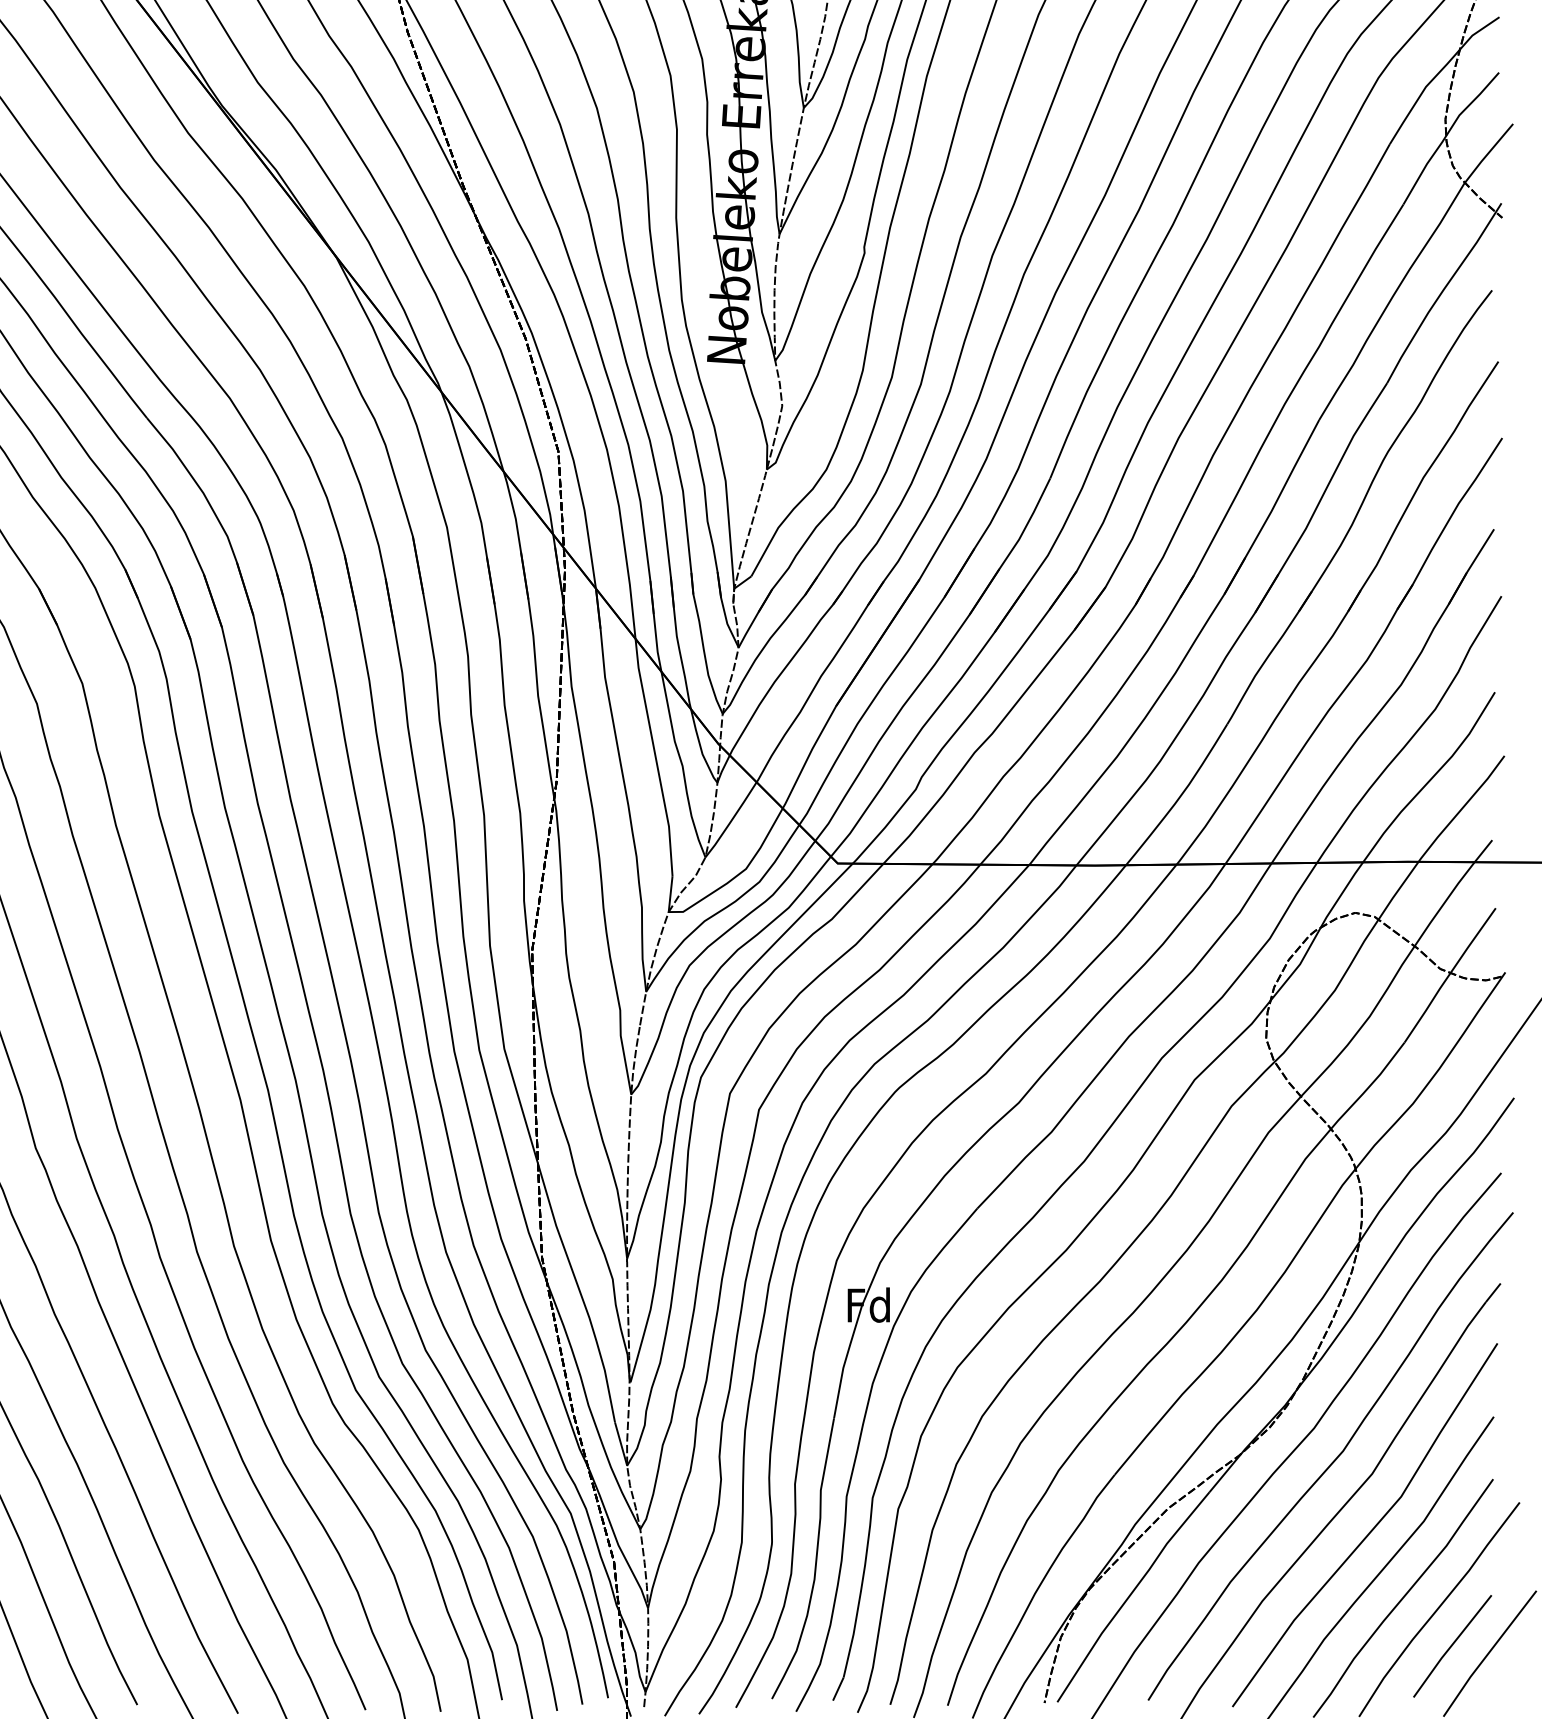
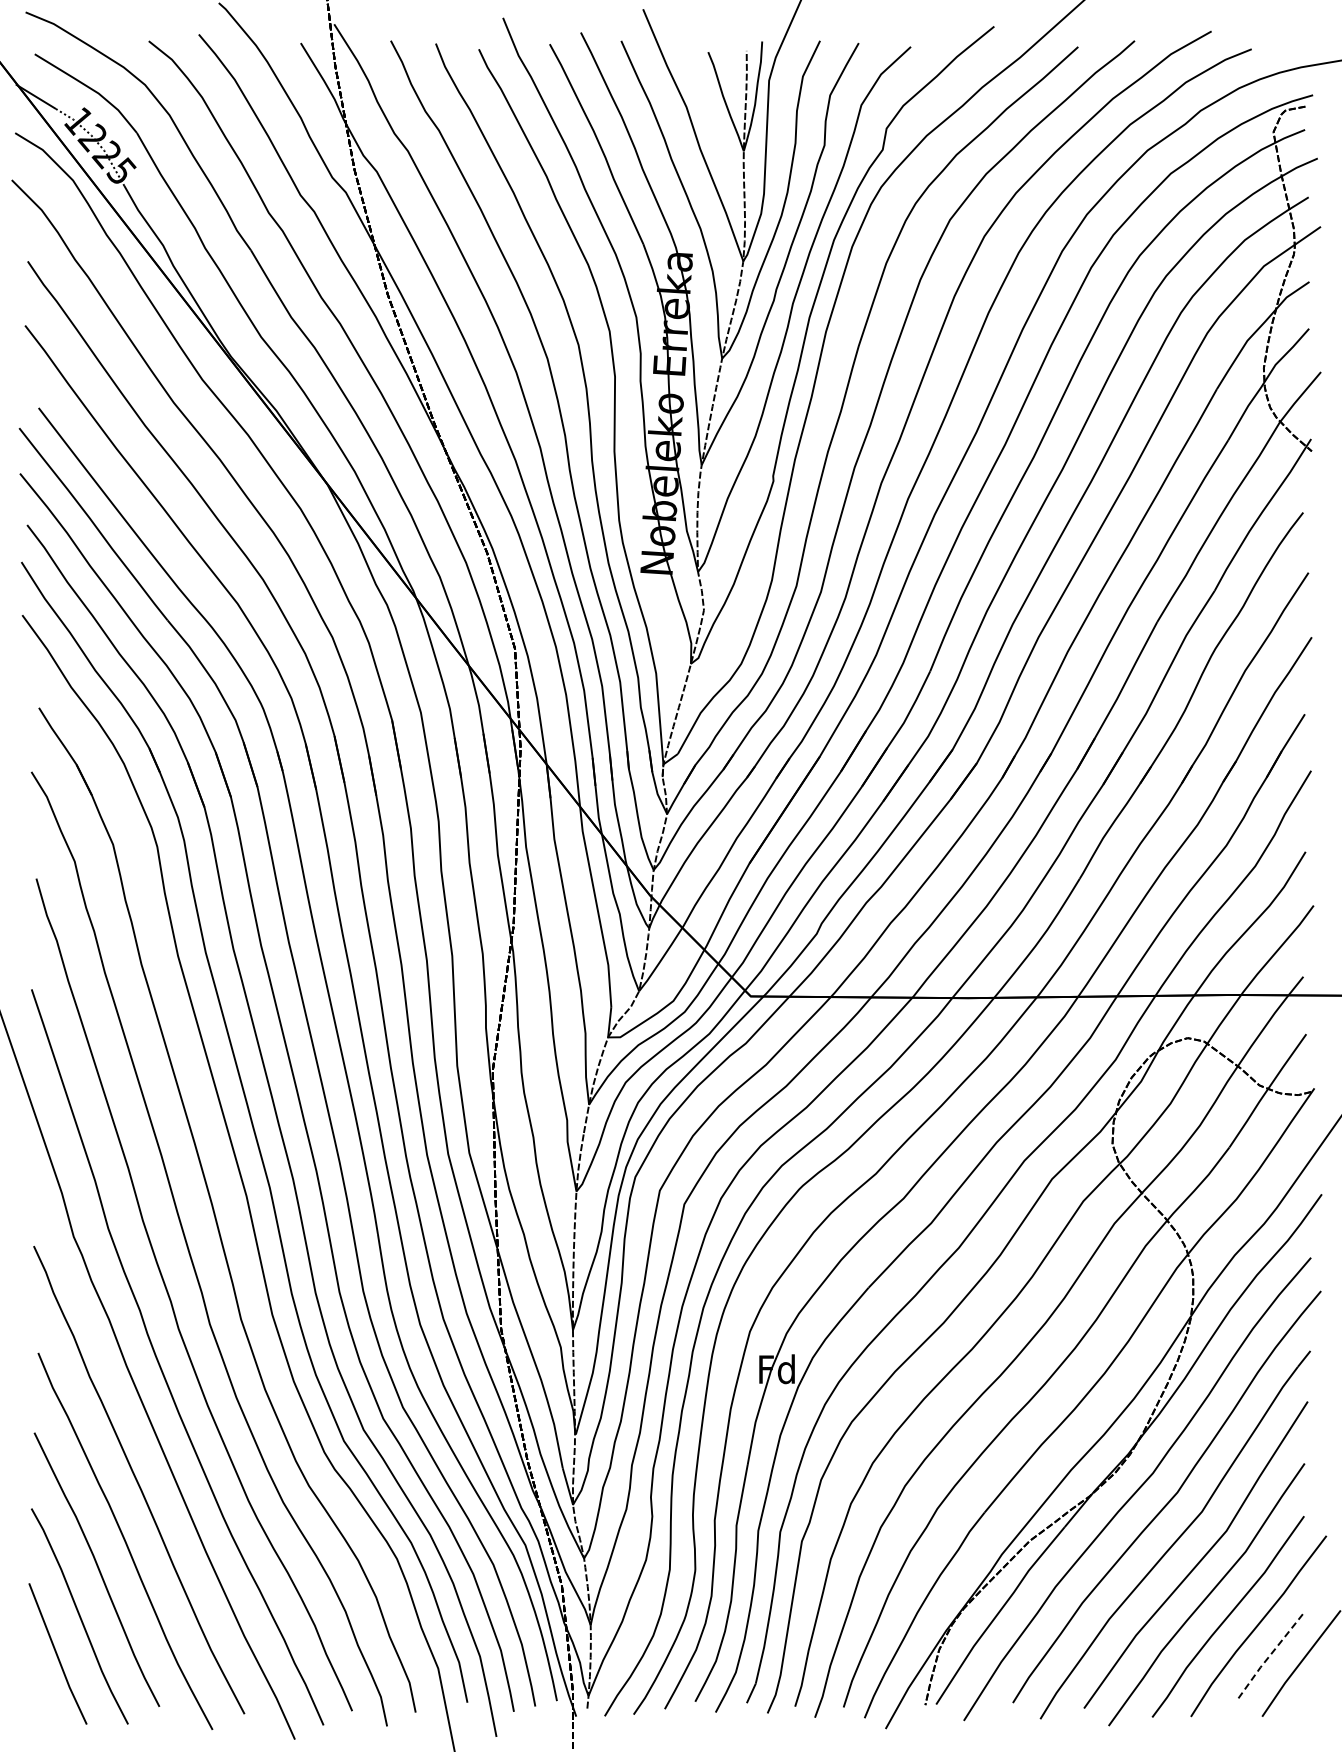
line: (1452, 1645) -> (1269, 1656), solid -> dashed

